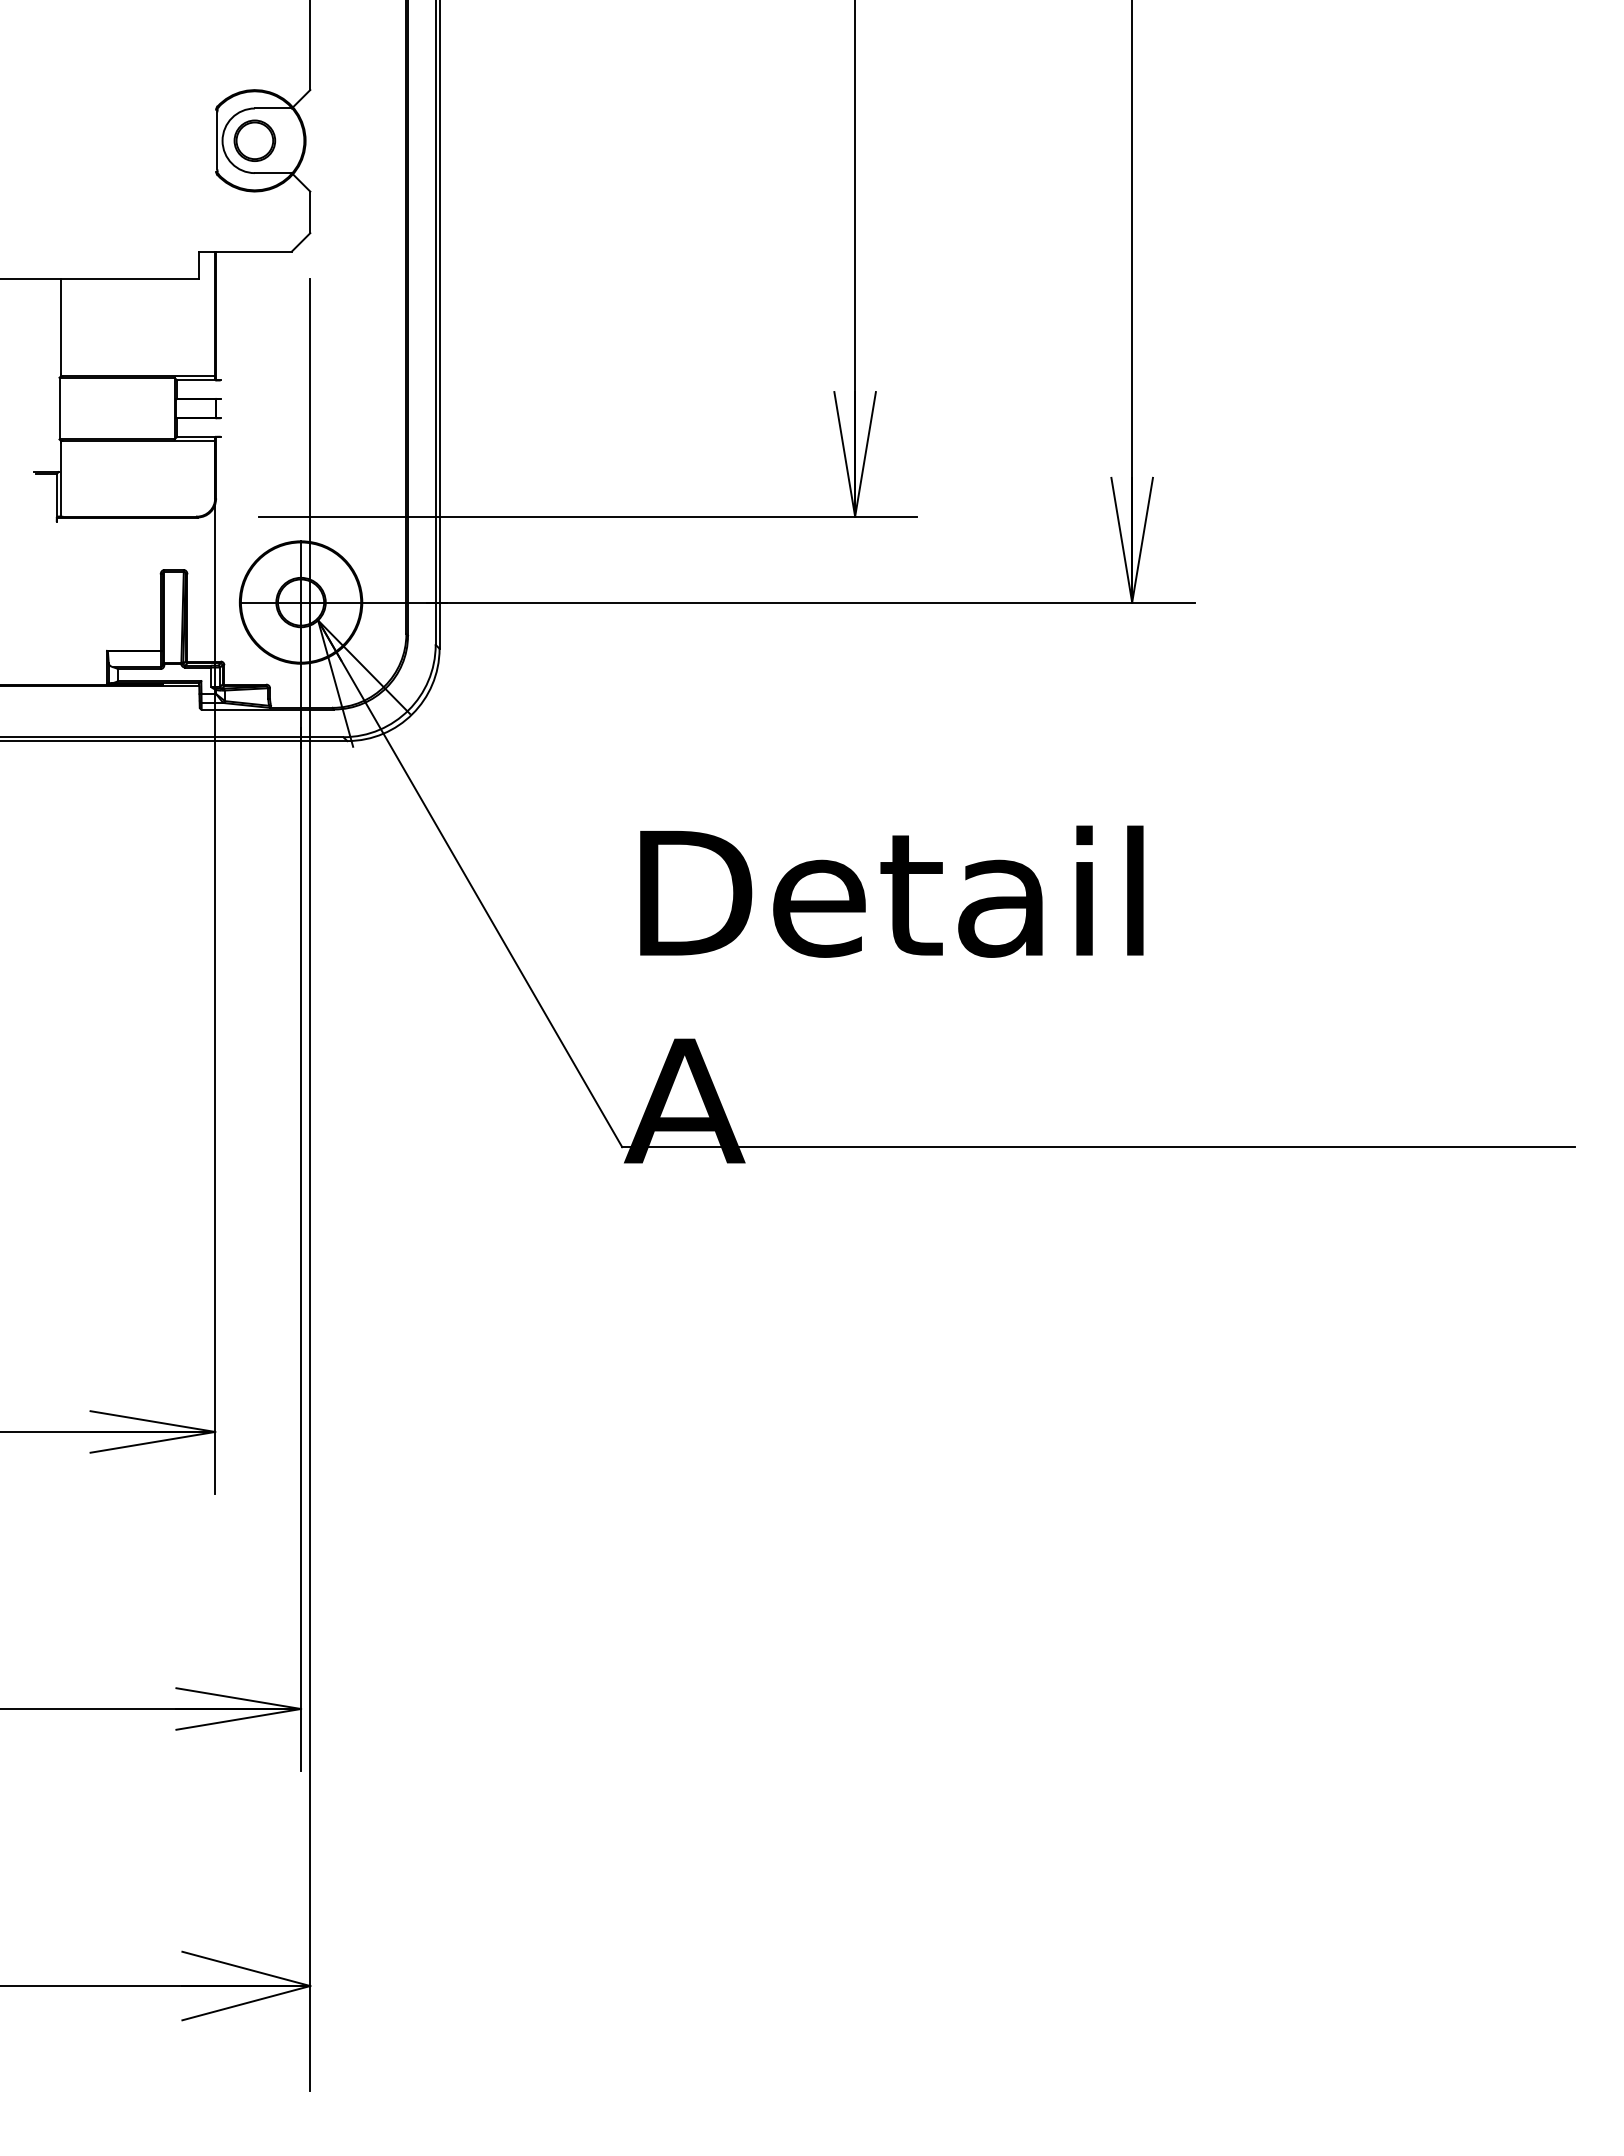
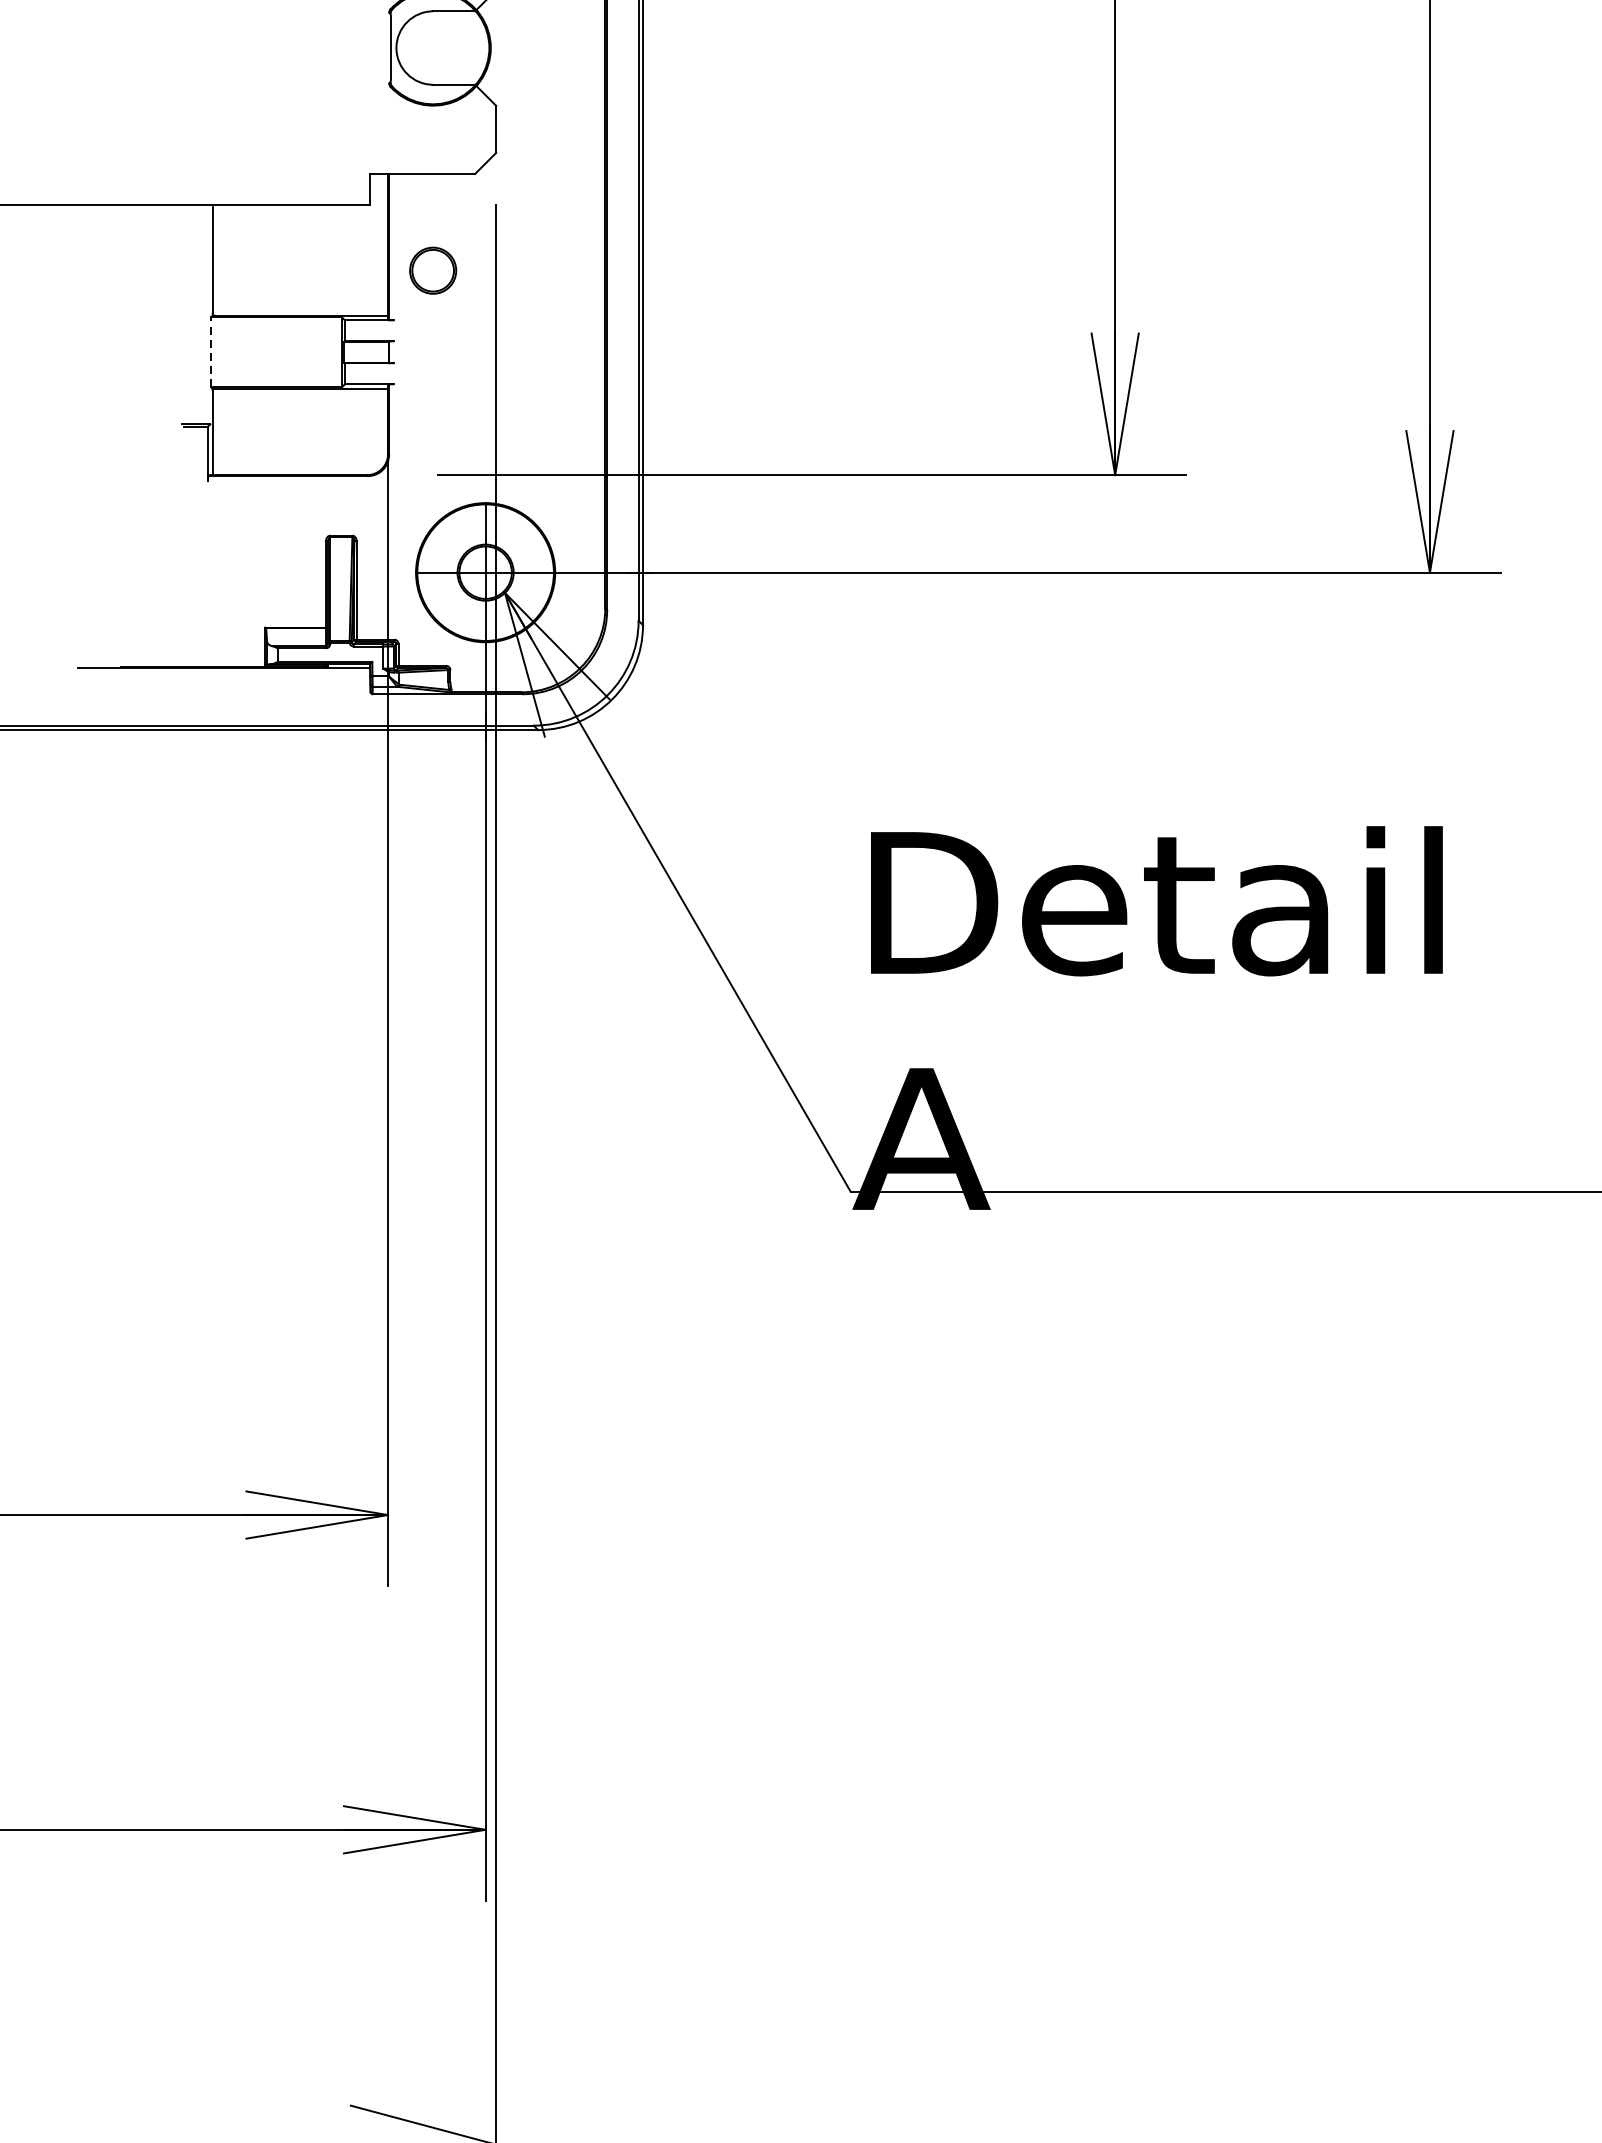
part: (254, 140) -> (432, 270), moved
line: (59, 408) -> (211, 352), solid -> dashed

